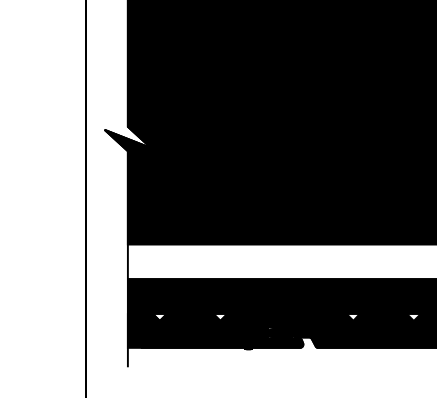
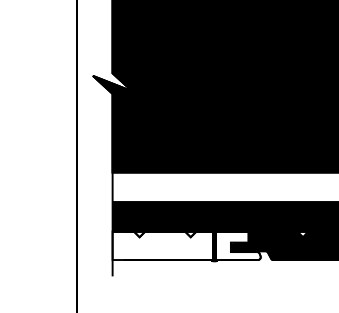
fill: (215, 330) -> (186, 245), removed

